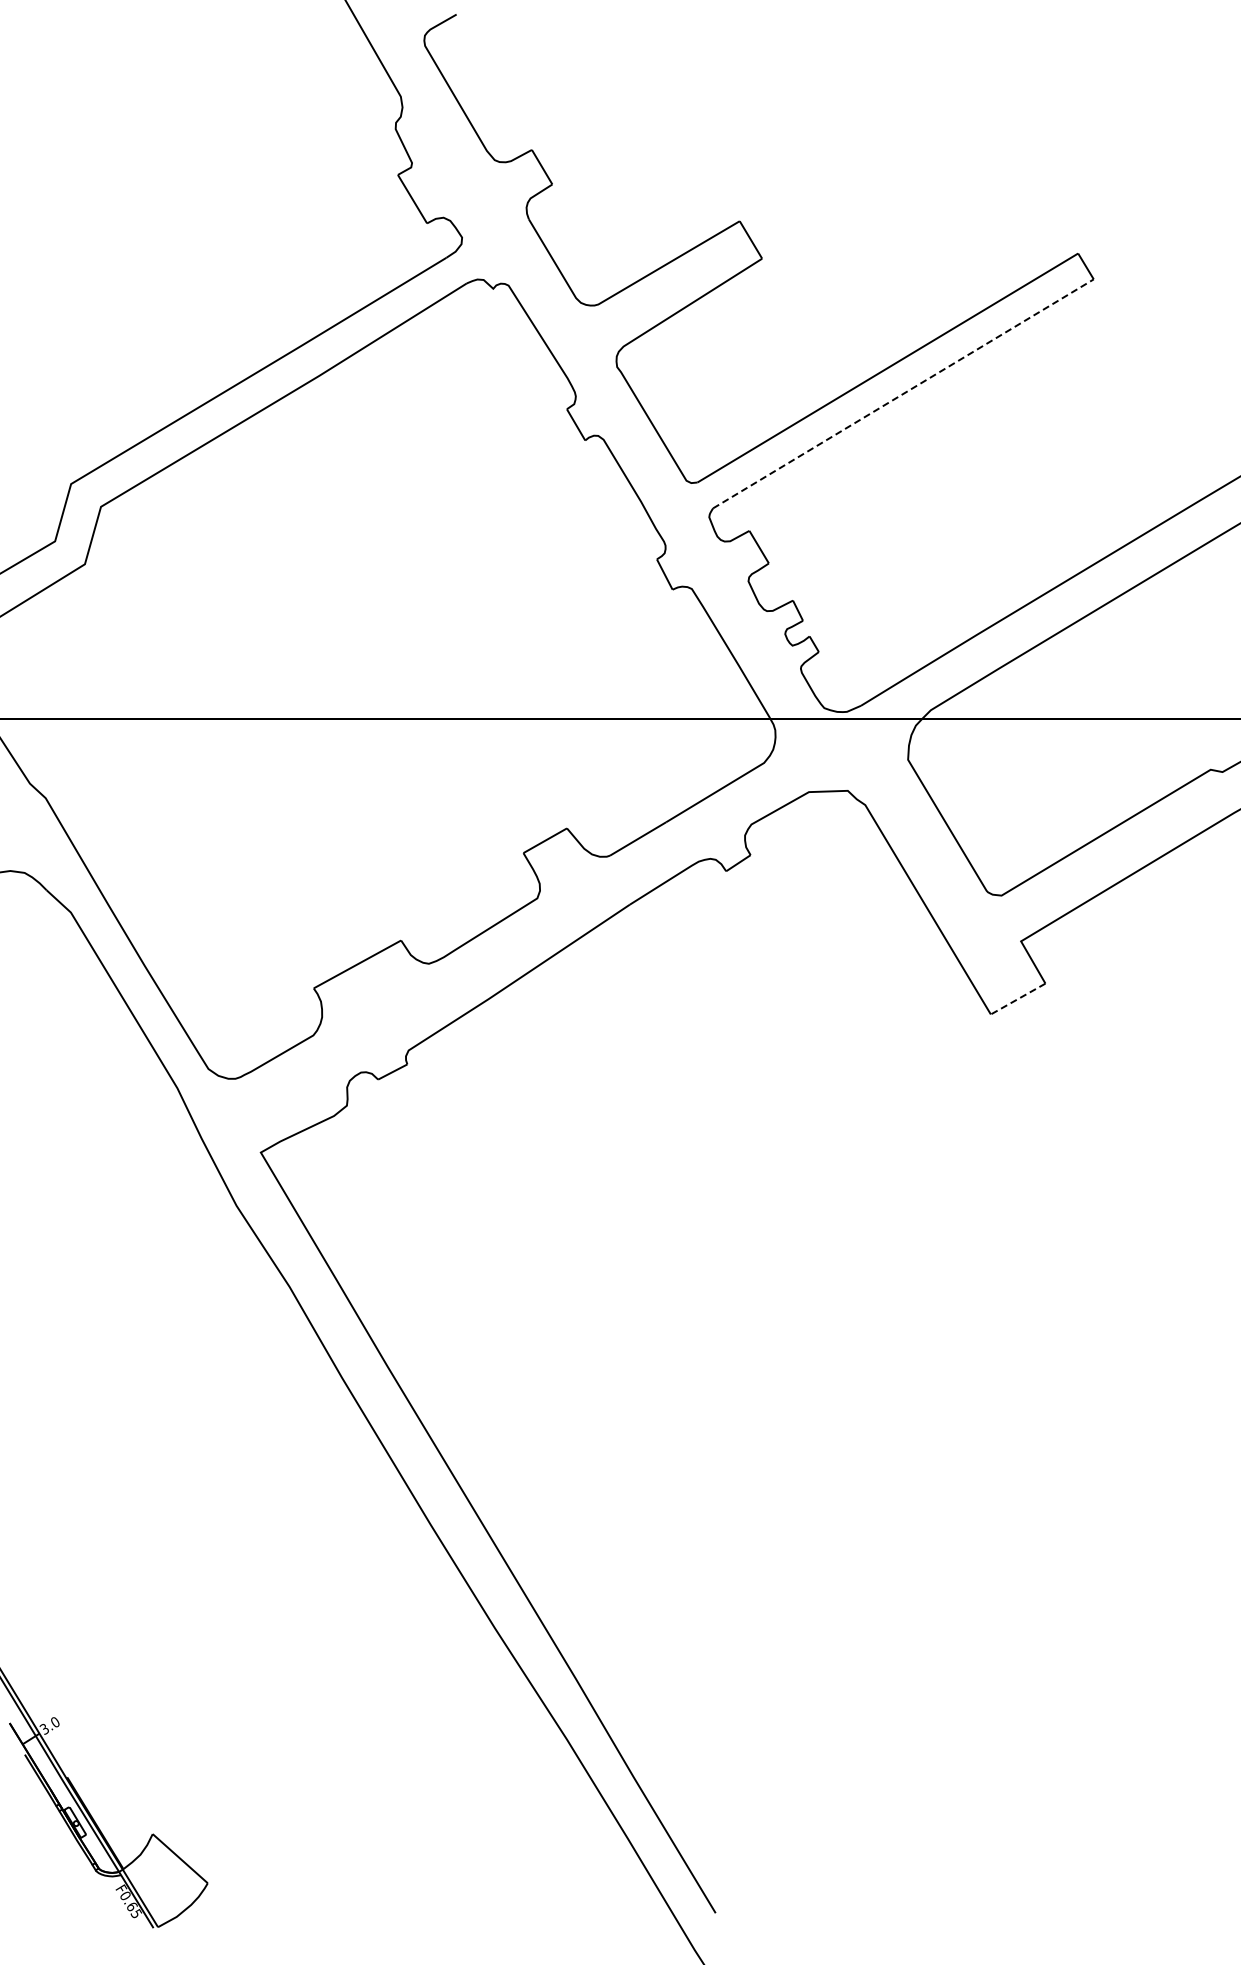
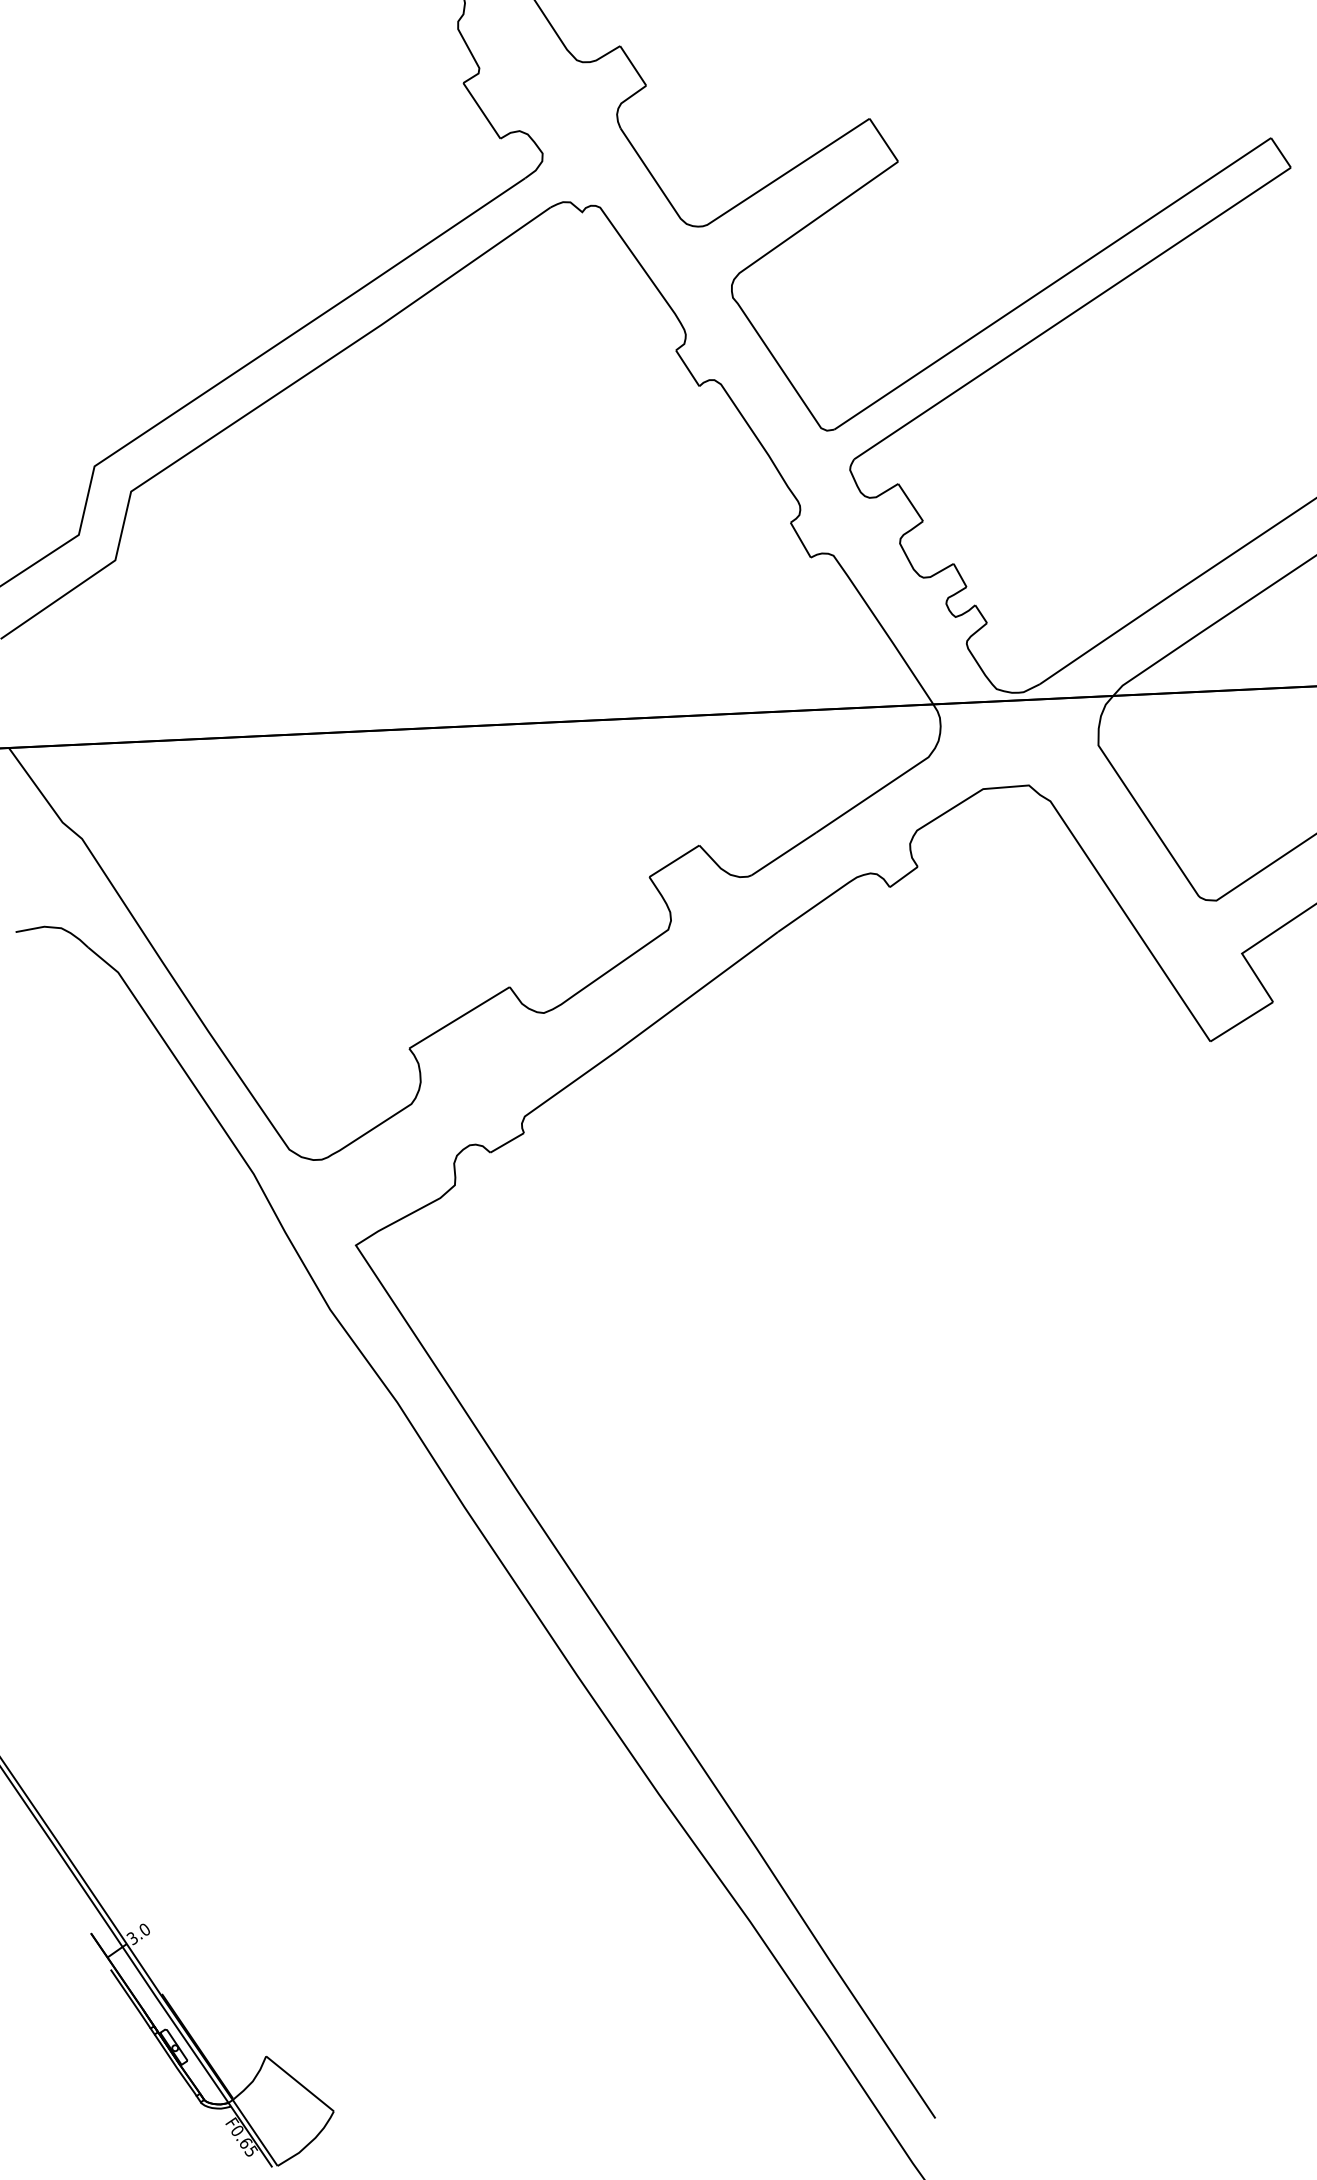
line: (903, 393) -> (1072, 313), dashed -> solid
line: (1017, 999) -> (1241, 1022), dashed -> solid

